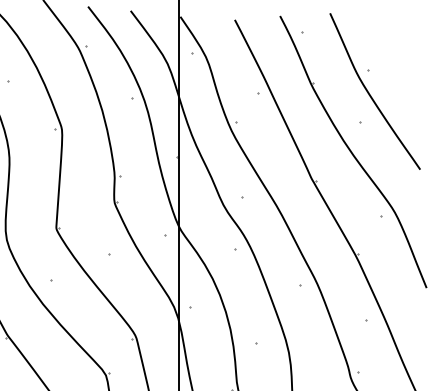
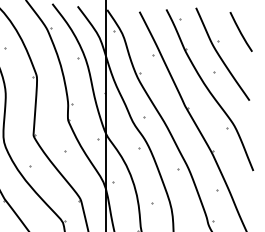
line: (404, 53) -> (240, 31), added

